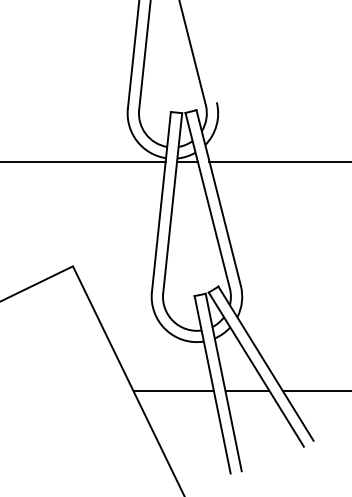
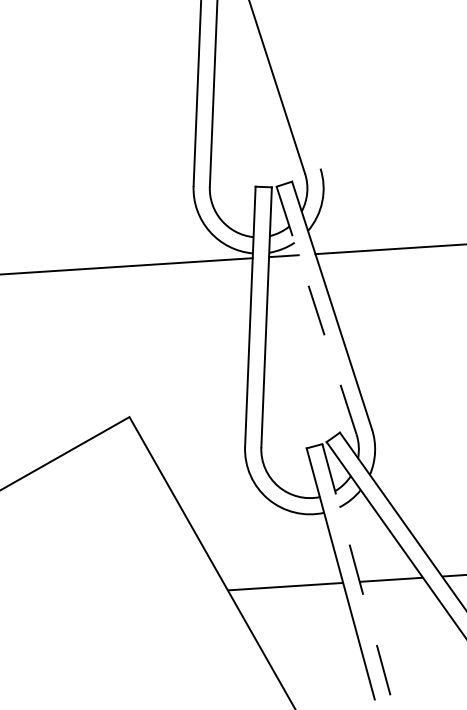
line: (207, 200) -> (316, 310), solid -> dashed
line: (223, 382) -> (356, 569), solid -> dashed

